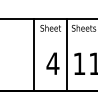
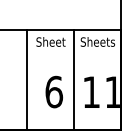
text: (52, 63) -> (53, 91), 4 -> 6

